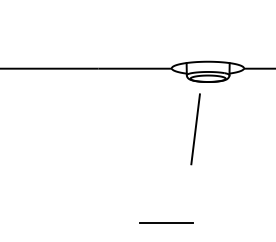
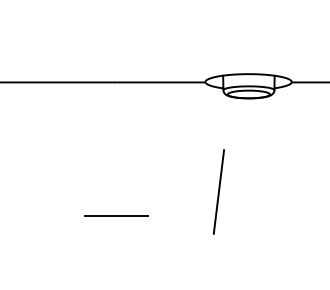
line: (195, 128) -> (218, 191), moved
line: (166, 222) -> (116, 215), moved

